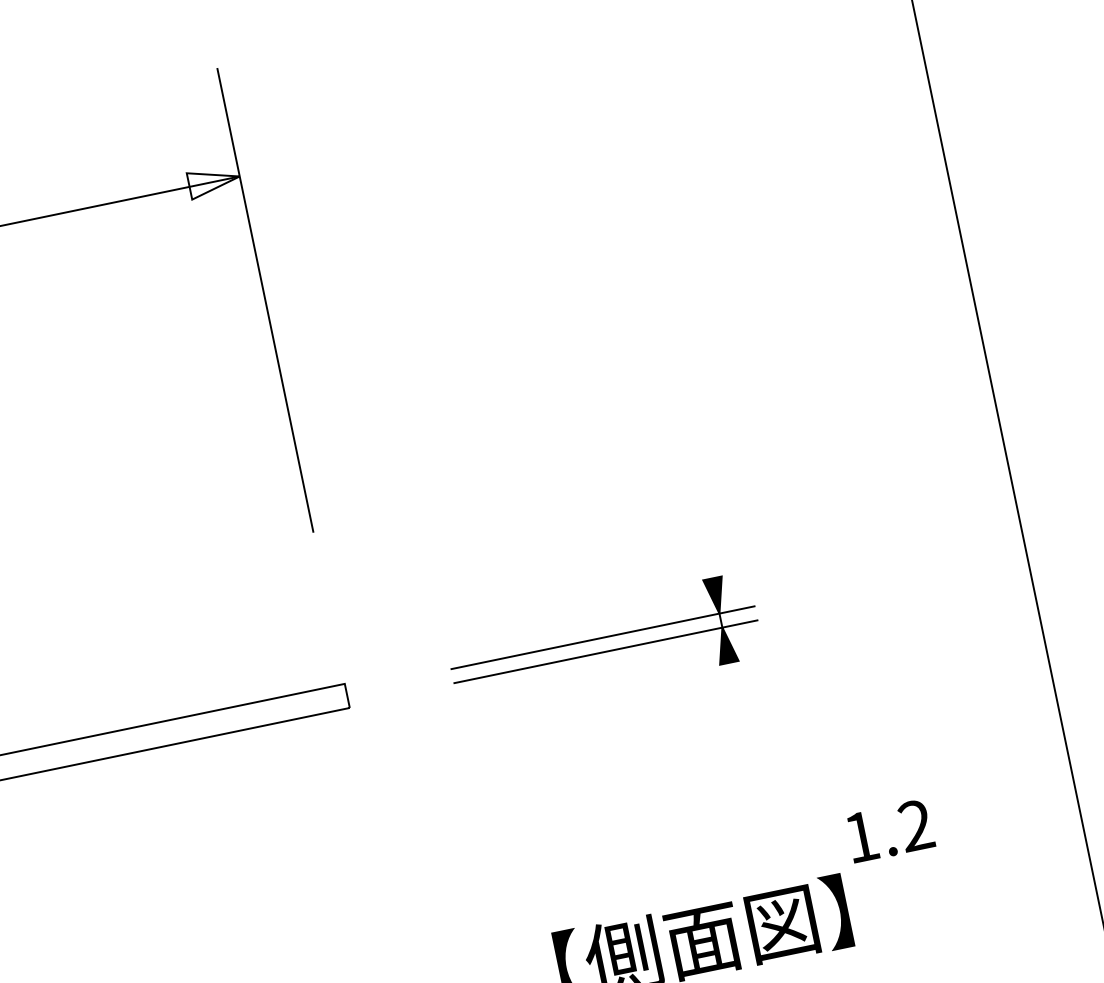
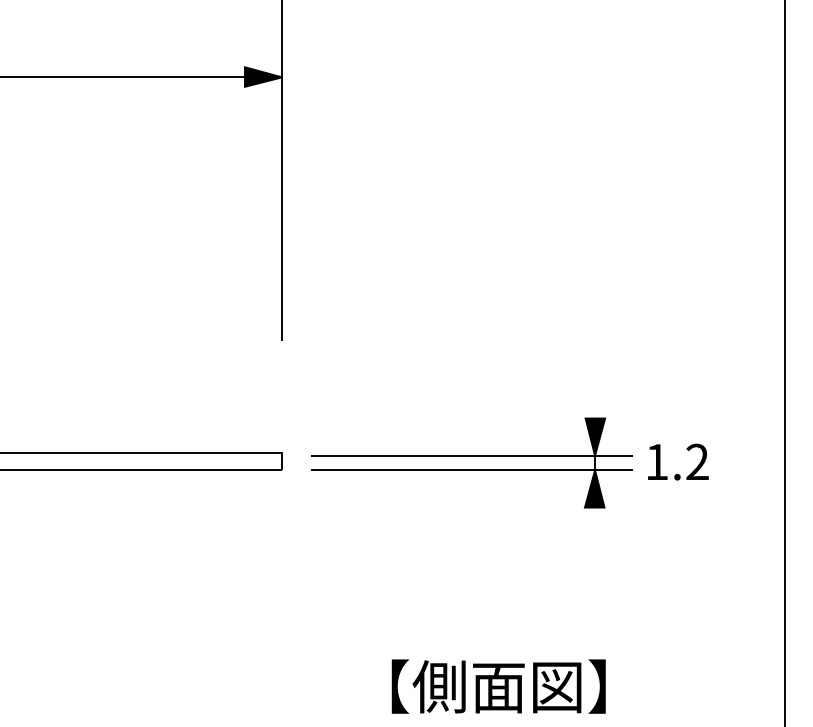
fill: (214, 180) -> (263, 76), added
part: (603, 644) -> (471, 462), size x1.43
part: (892, 846) -> (677, 473), moved

